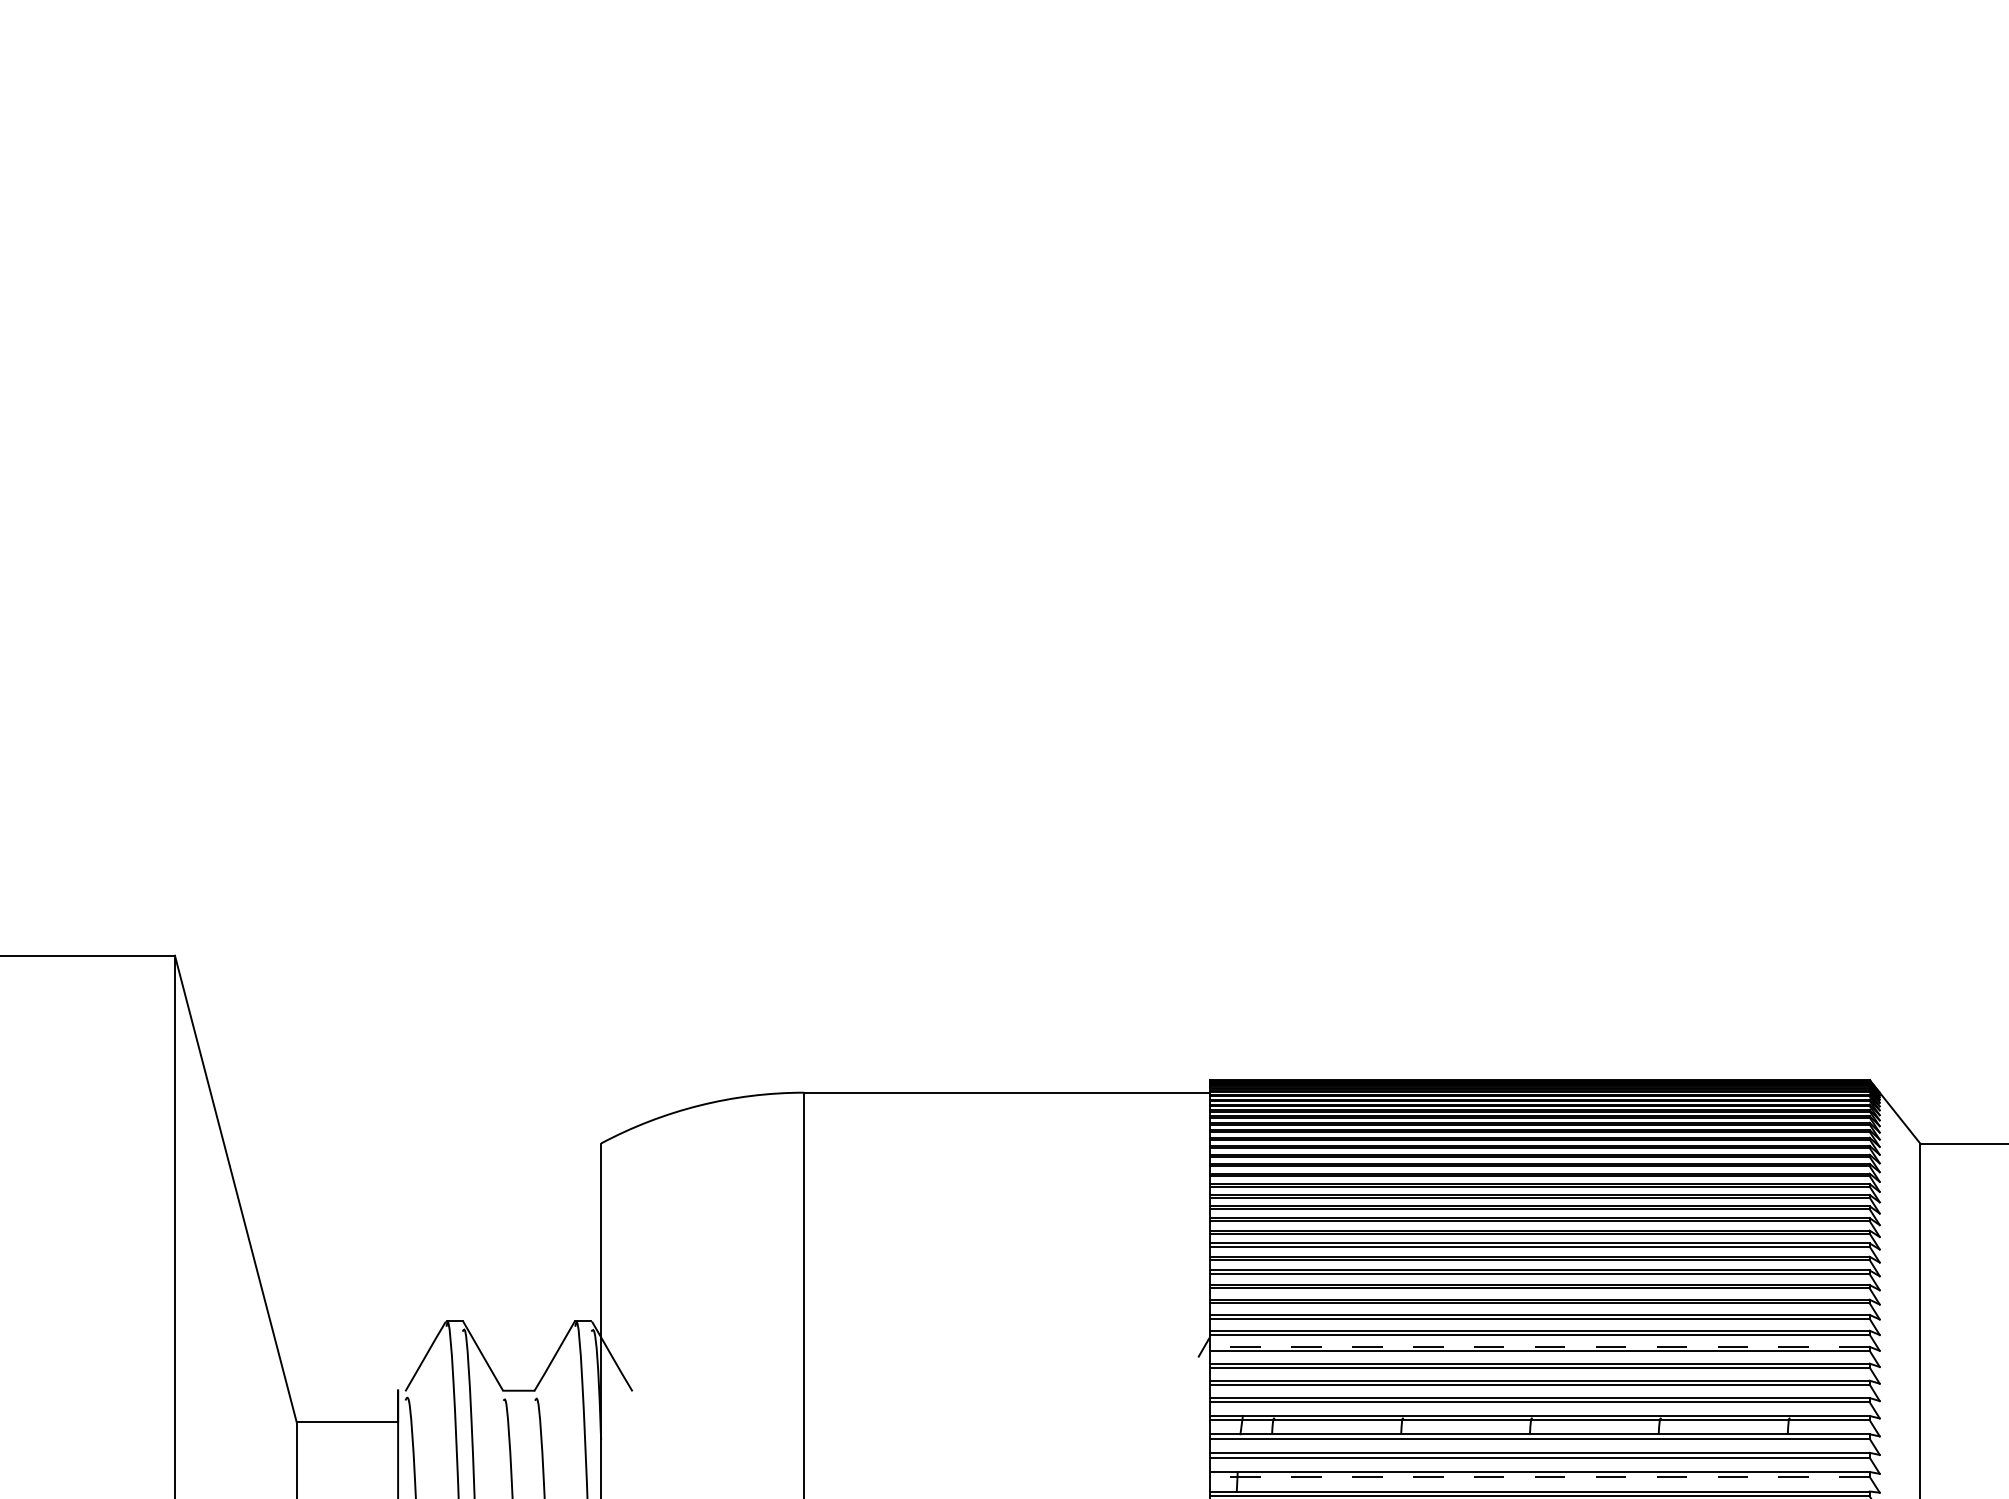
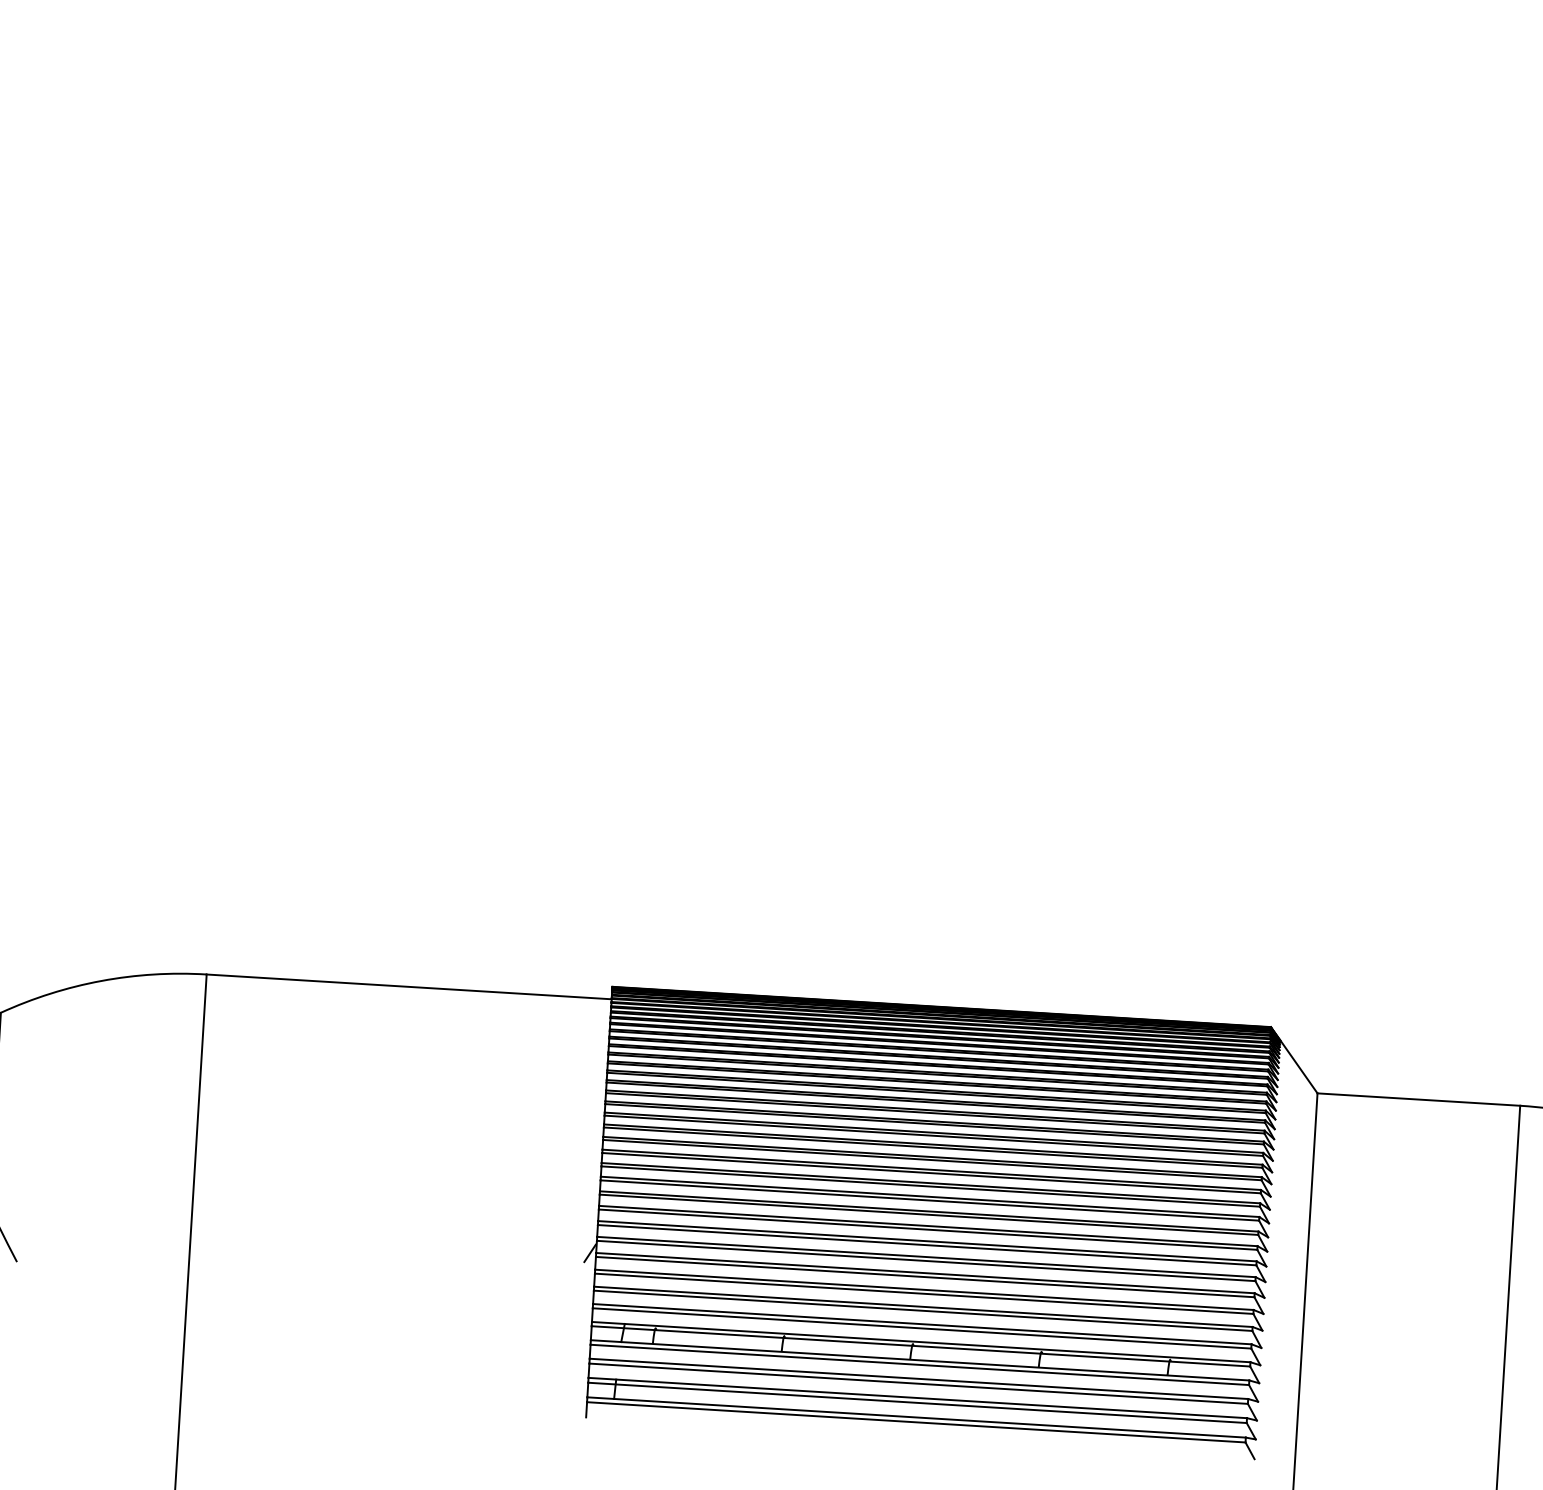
line: (1539, 1346) -> (925, 1272), dashed -> solid
line: (1539, 1476) -> (917, 1402), dashed -> solid

